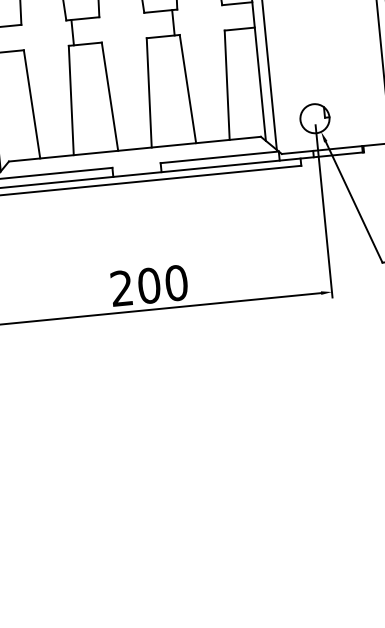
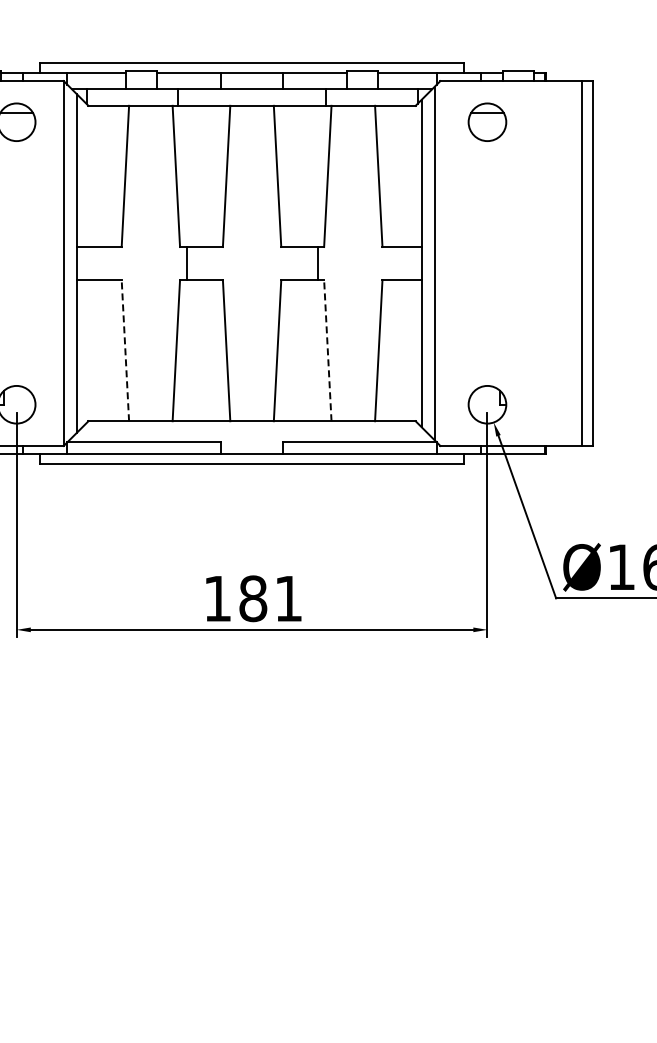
line: (187, 89) -> (327, 350), solid -> dashed
line: (32, 104) -> (125, 350), solid -> dashed
text: (149, 285) -> (253, 598), 200 -> 181

